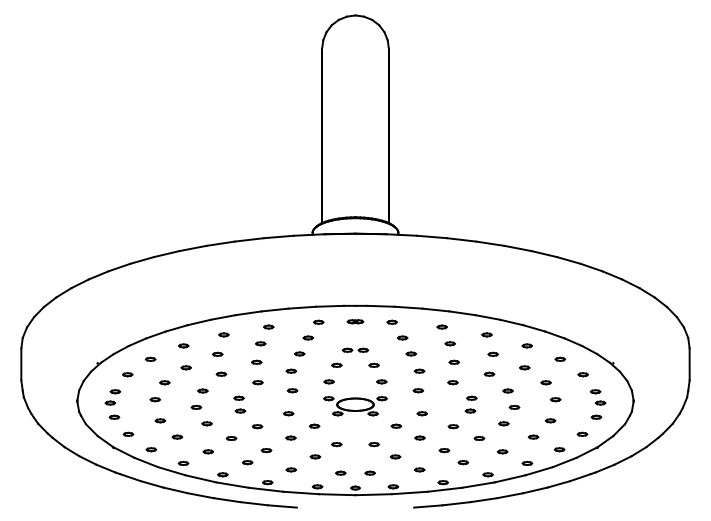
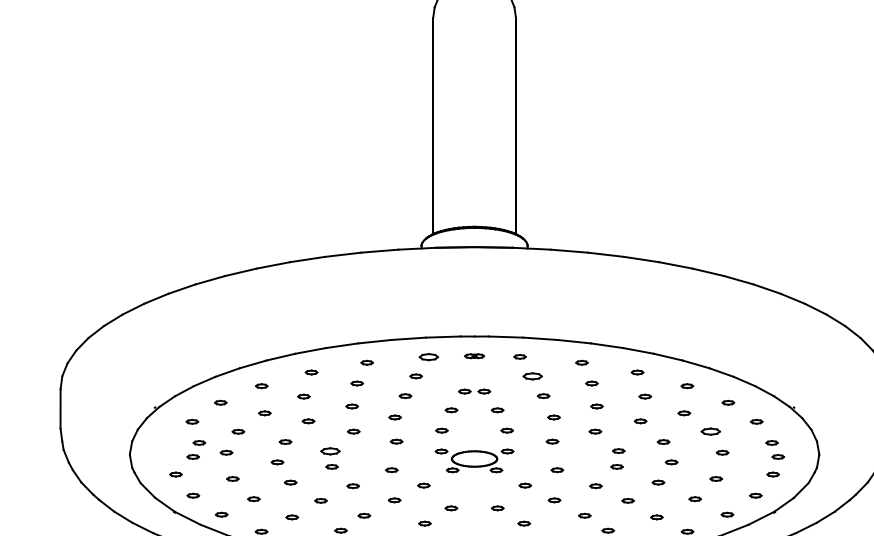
part: (318, 321) -> (428, 355), size x1.6
part: (402, 337) -> (532, 375), size x1.6
part: (545, 382) -> (710, 431), size x1.6
part: (112, 397) -> (195, 450), moved
part: (238, 397) -> (329, 450), size x1.6

